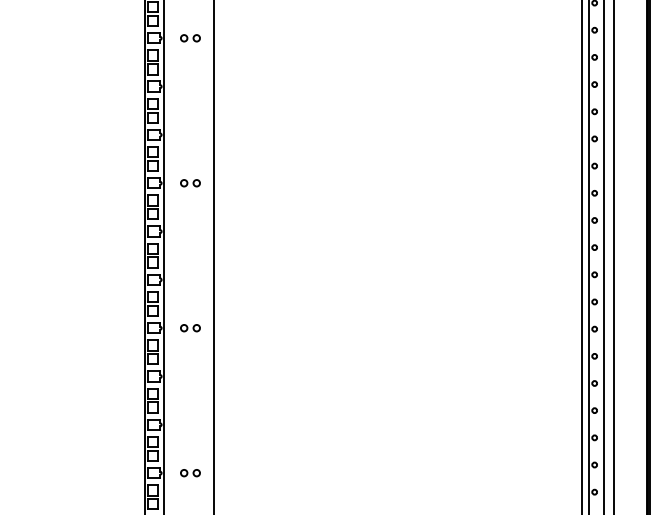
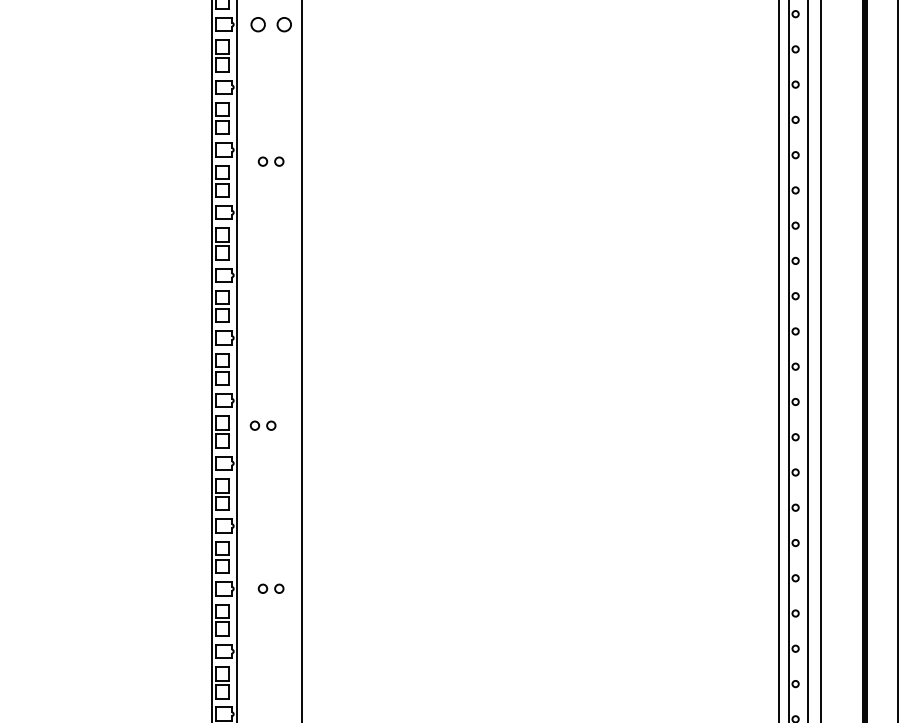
part: (189, 38) -> (270, 24), size x1.6
part: (189, 183) -> (270, 161), moved
part: (189, 328) -> (262, 425), moved

